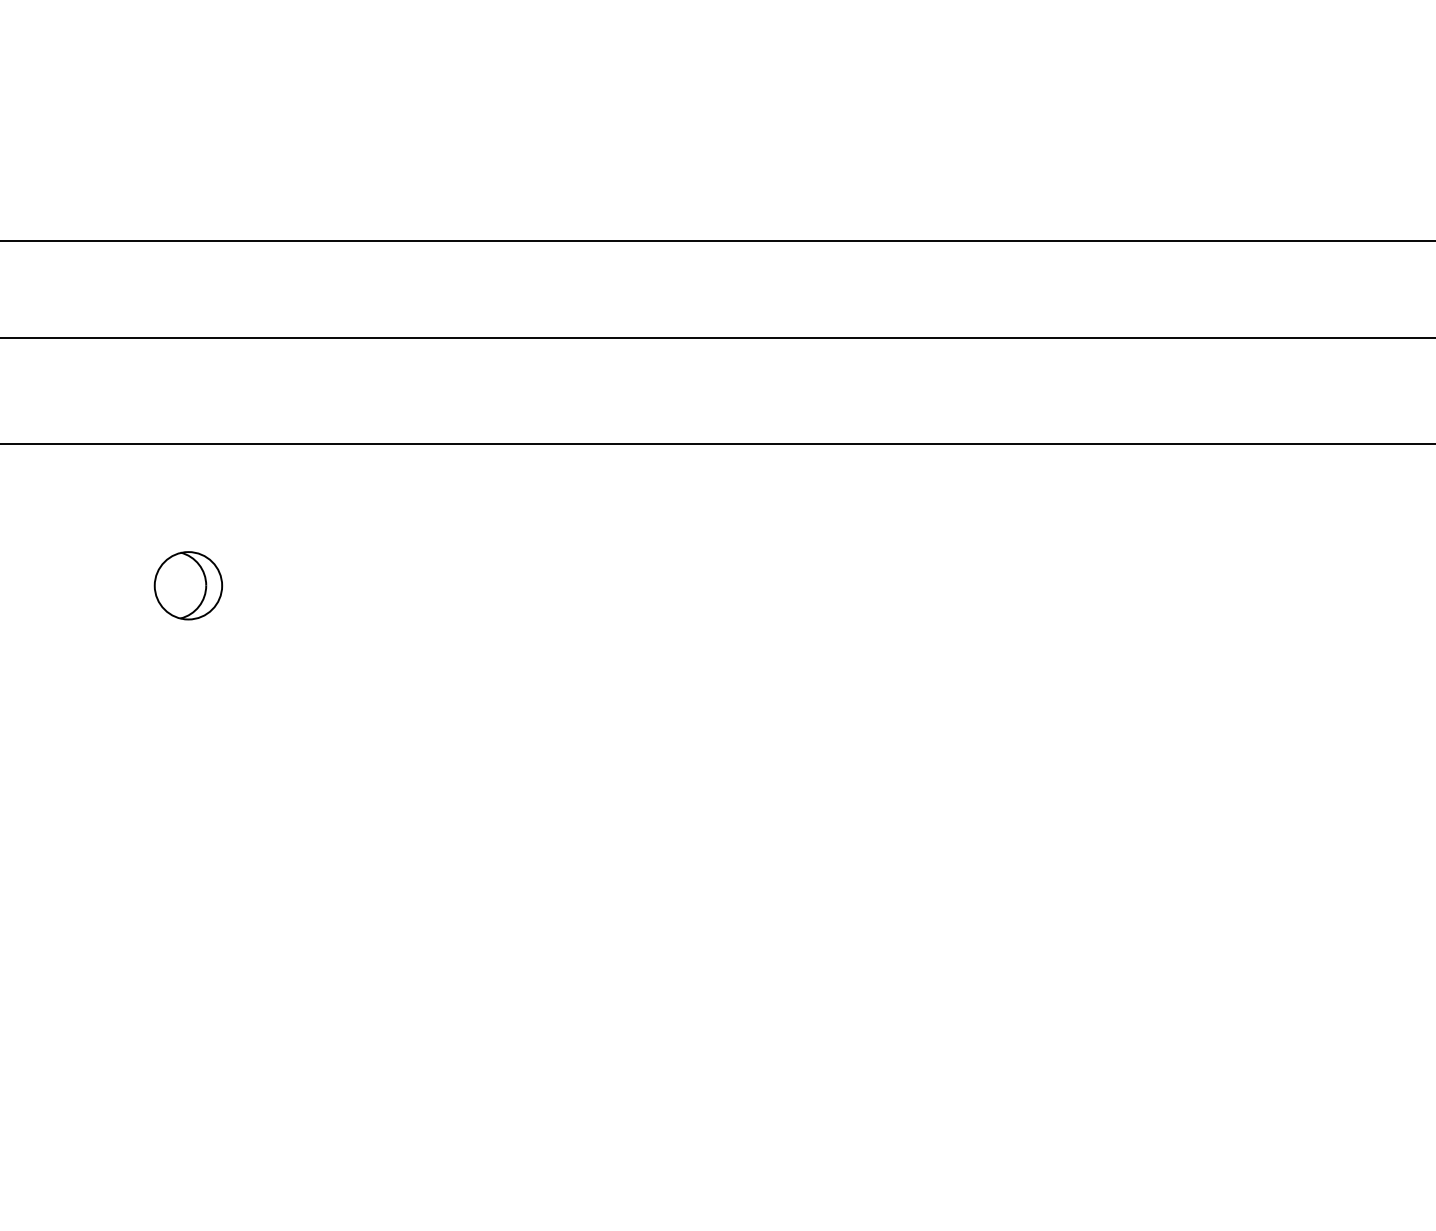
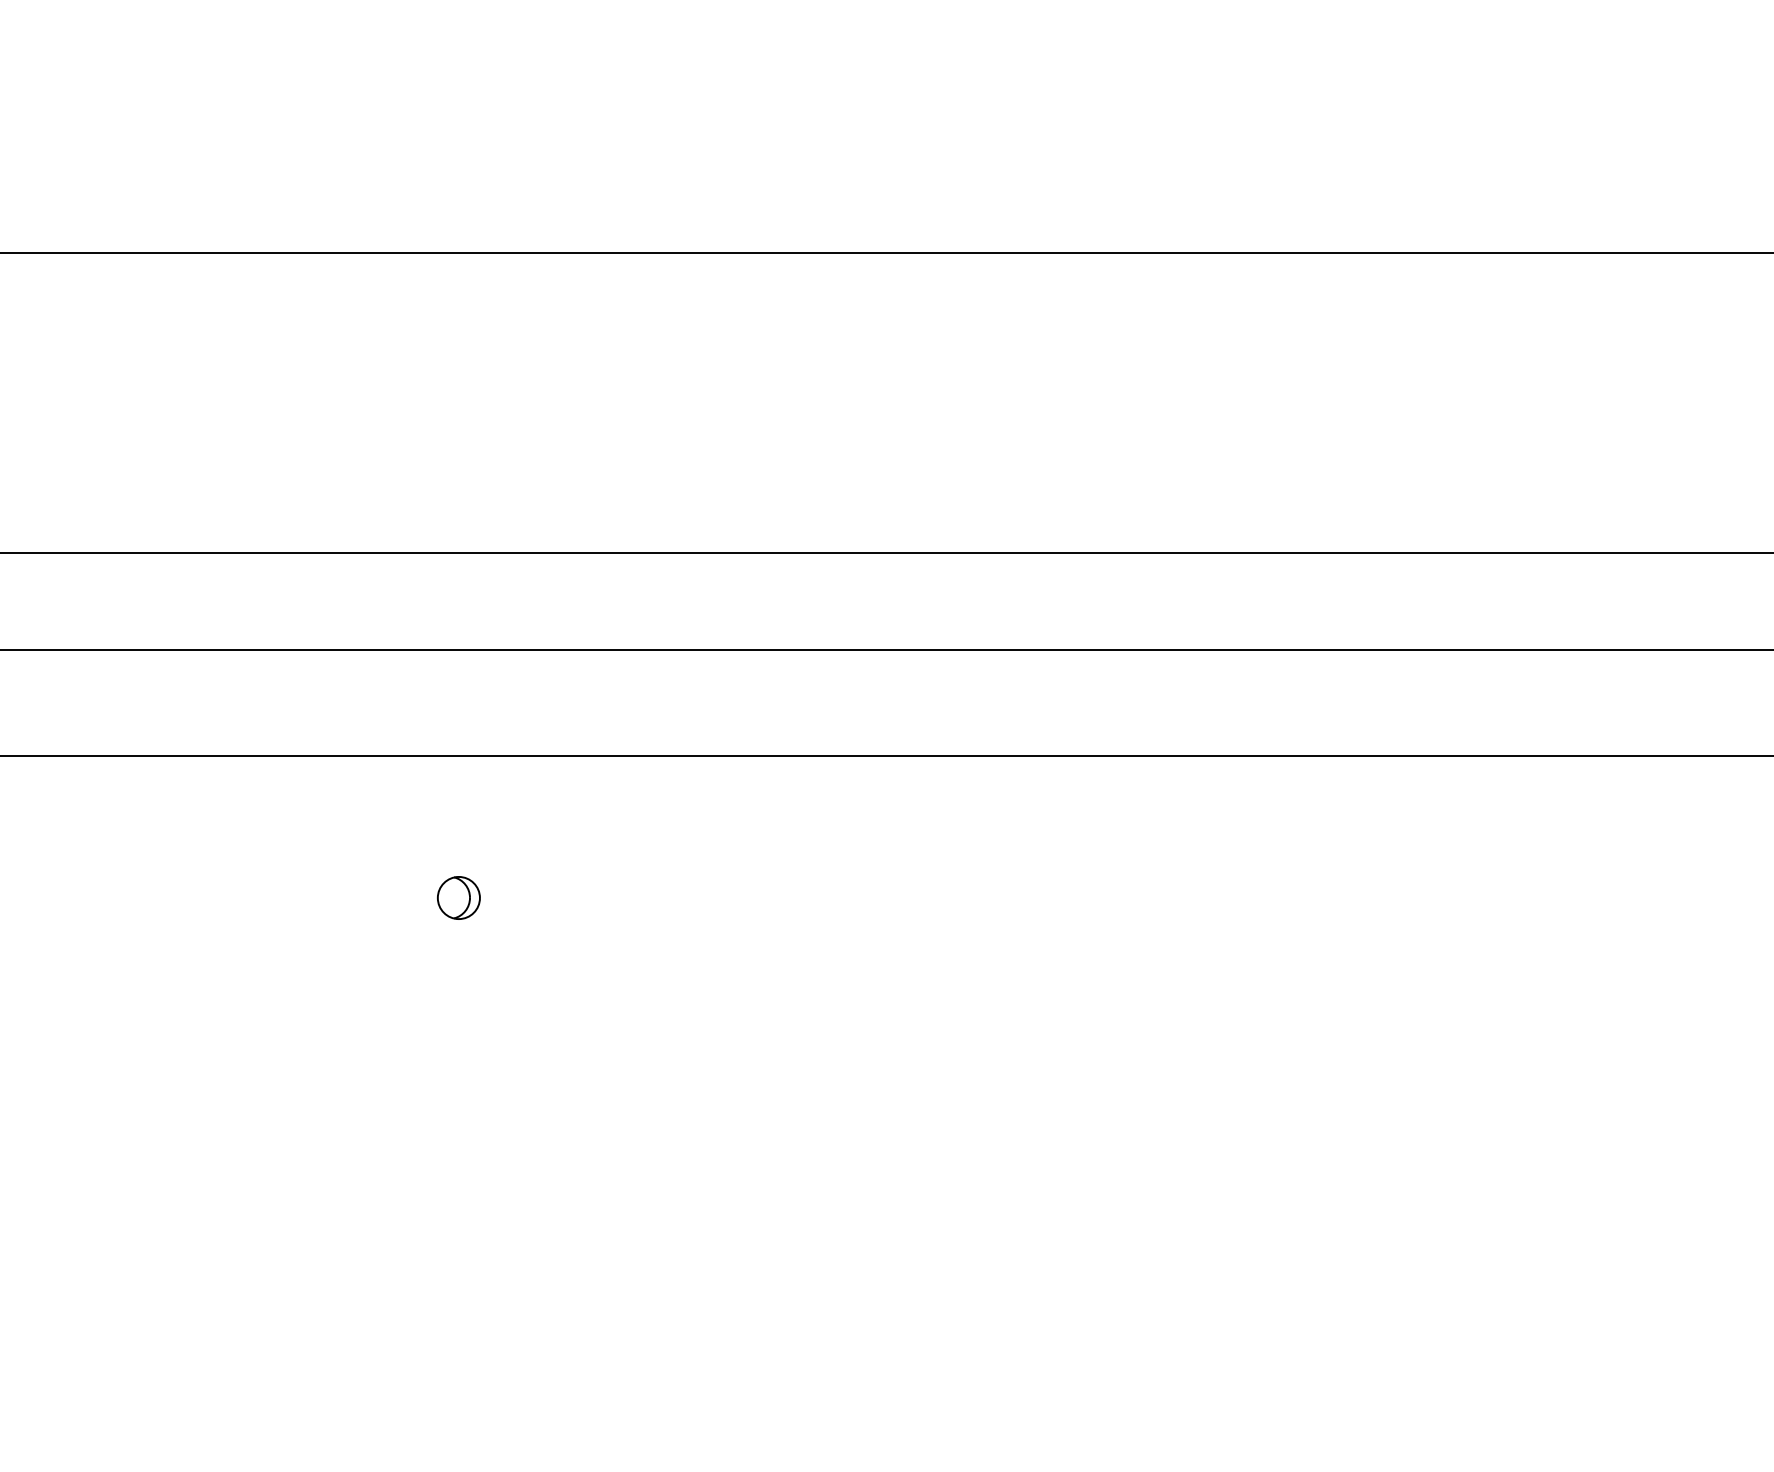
part: (188, 585) -> (458, 897), size x0.62

